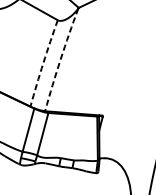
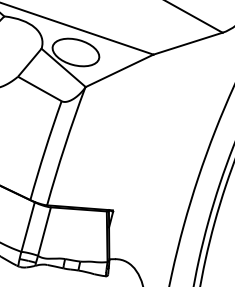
arc: (60, 59) -> (64, 146), dashed -> solid
arc: (43, 63) -> (45, 150), dashed -> solid

